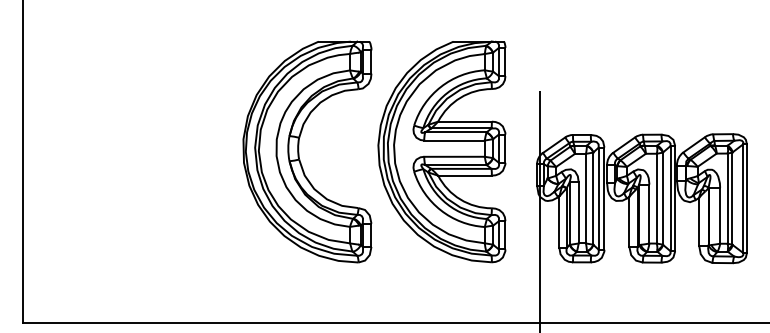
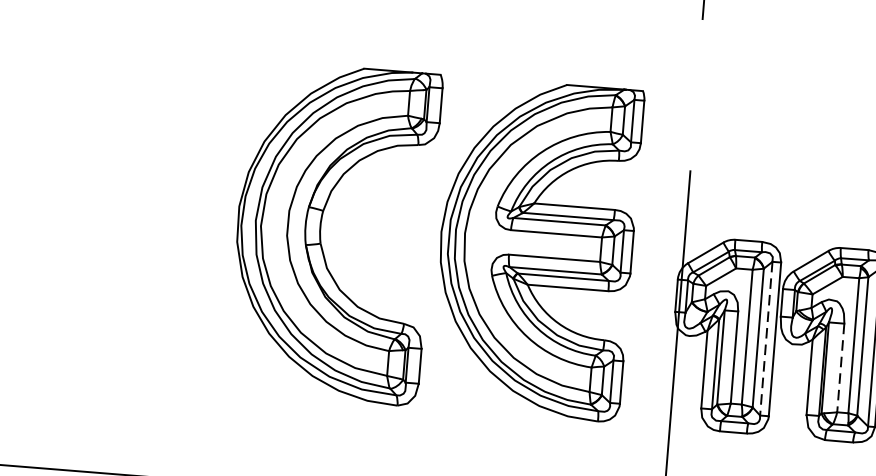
line: (598, 199) -> (765, 339), solid -> dashed
line: (649, 214) -> (840, 368), solid -> dashed

